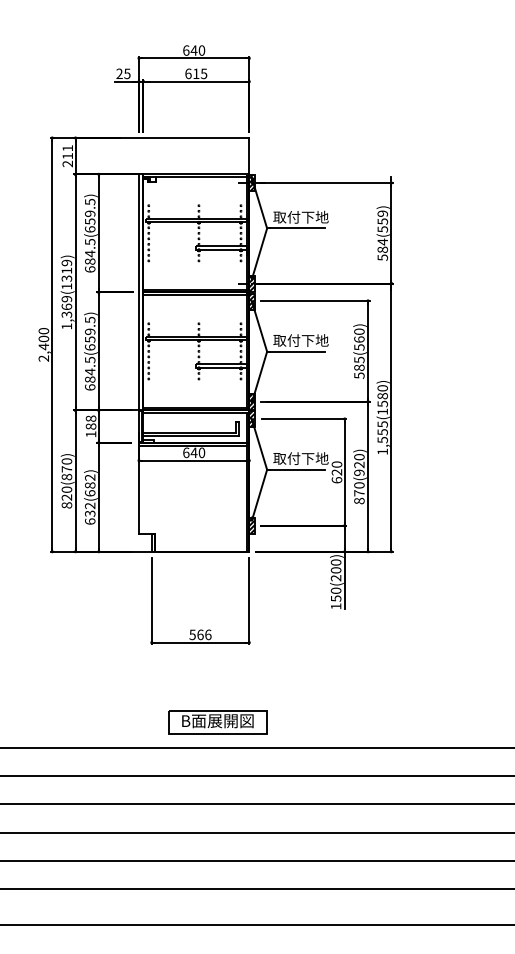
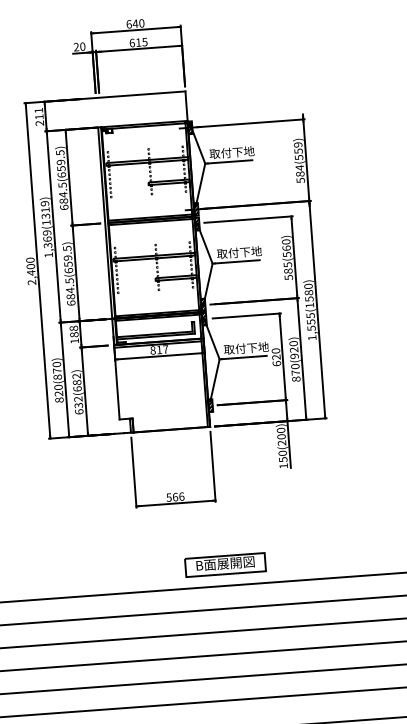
text: (127, 73) -> (82, 46), 25 -> 20
text: (194, 452) -> (159, 349), 640 -> 817
part: (217, 722) -> (225, 564), moved

